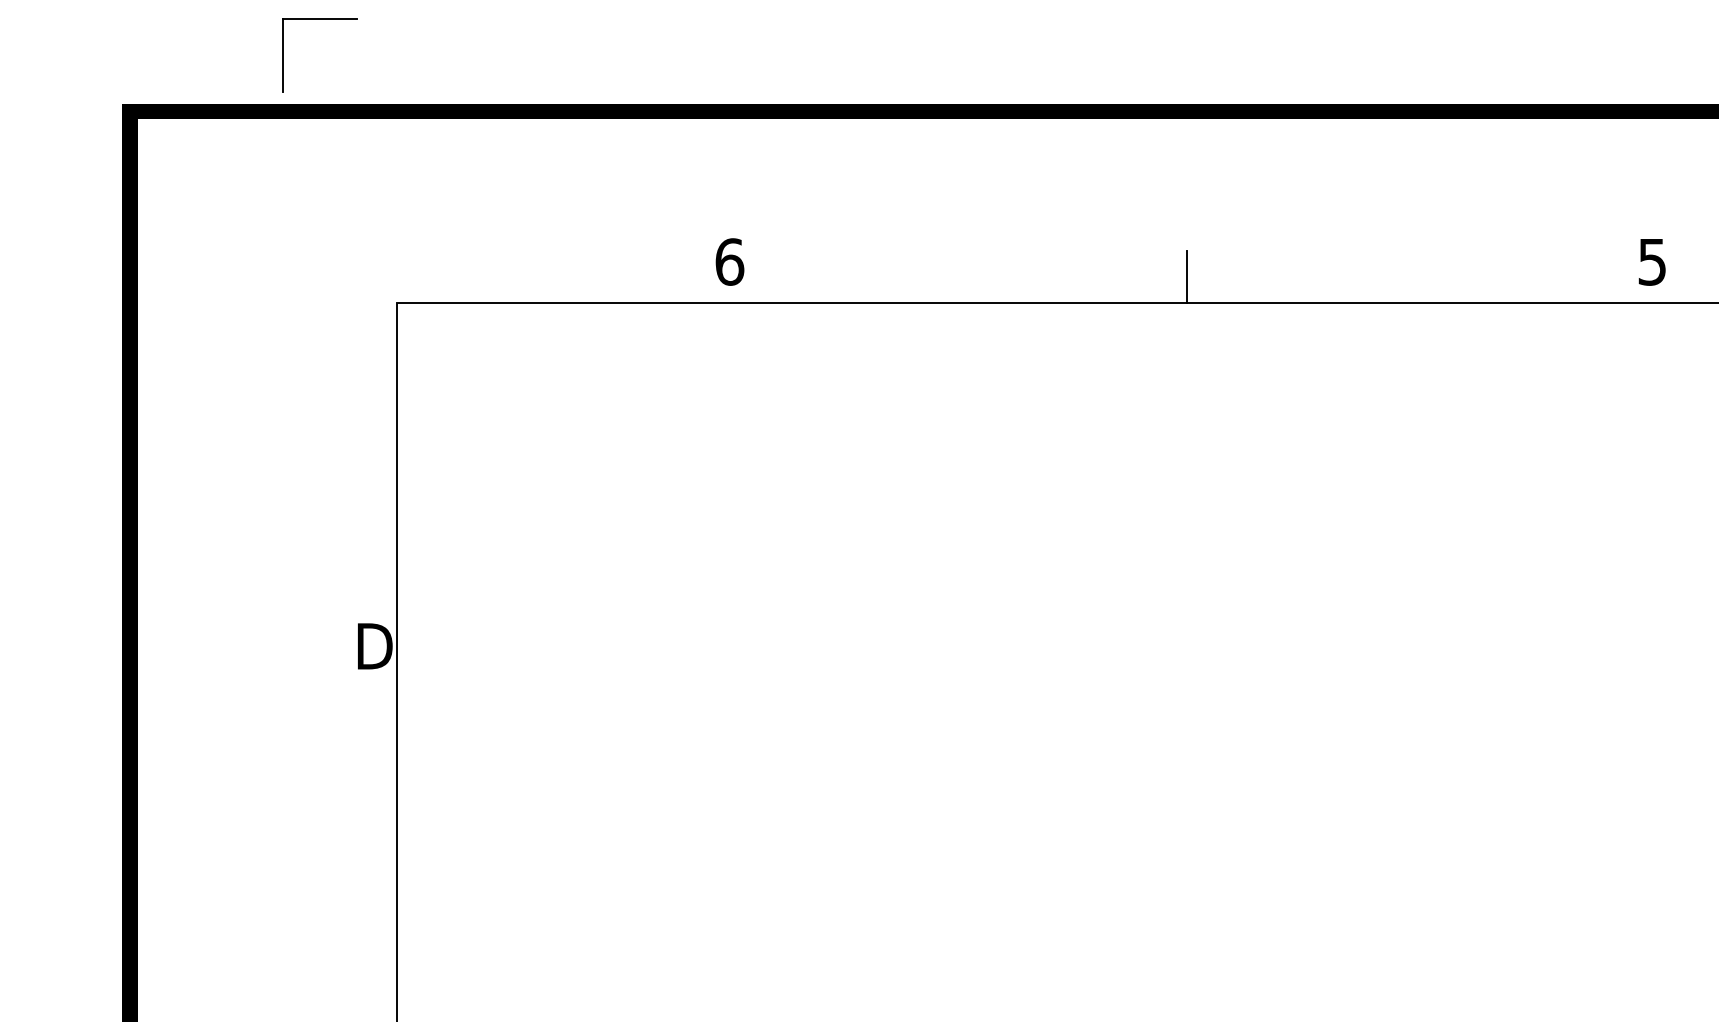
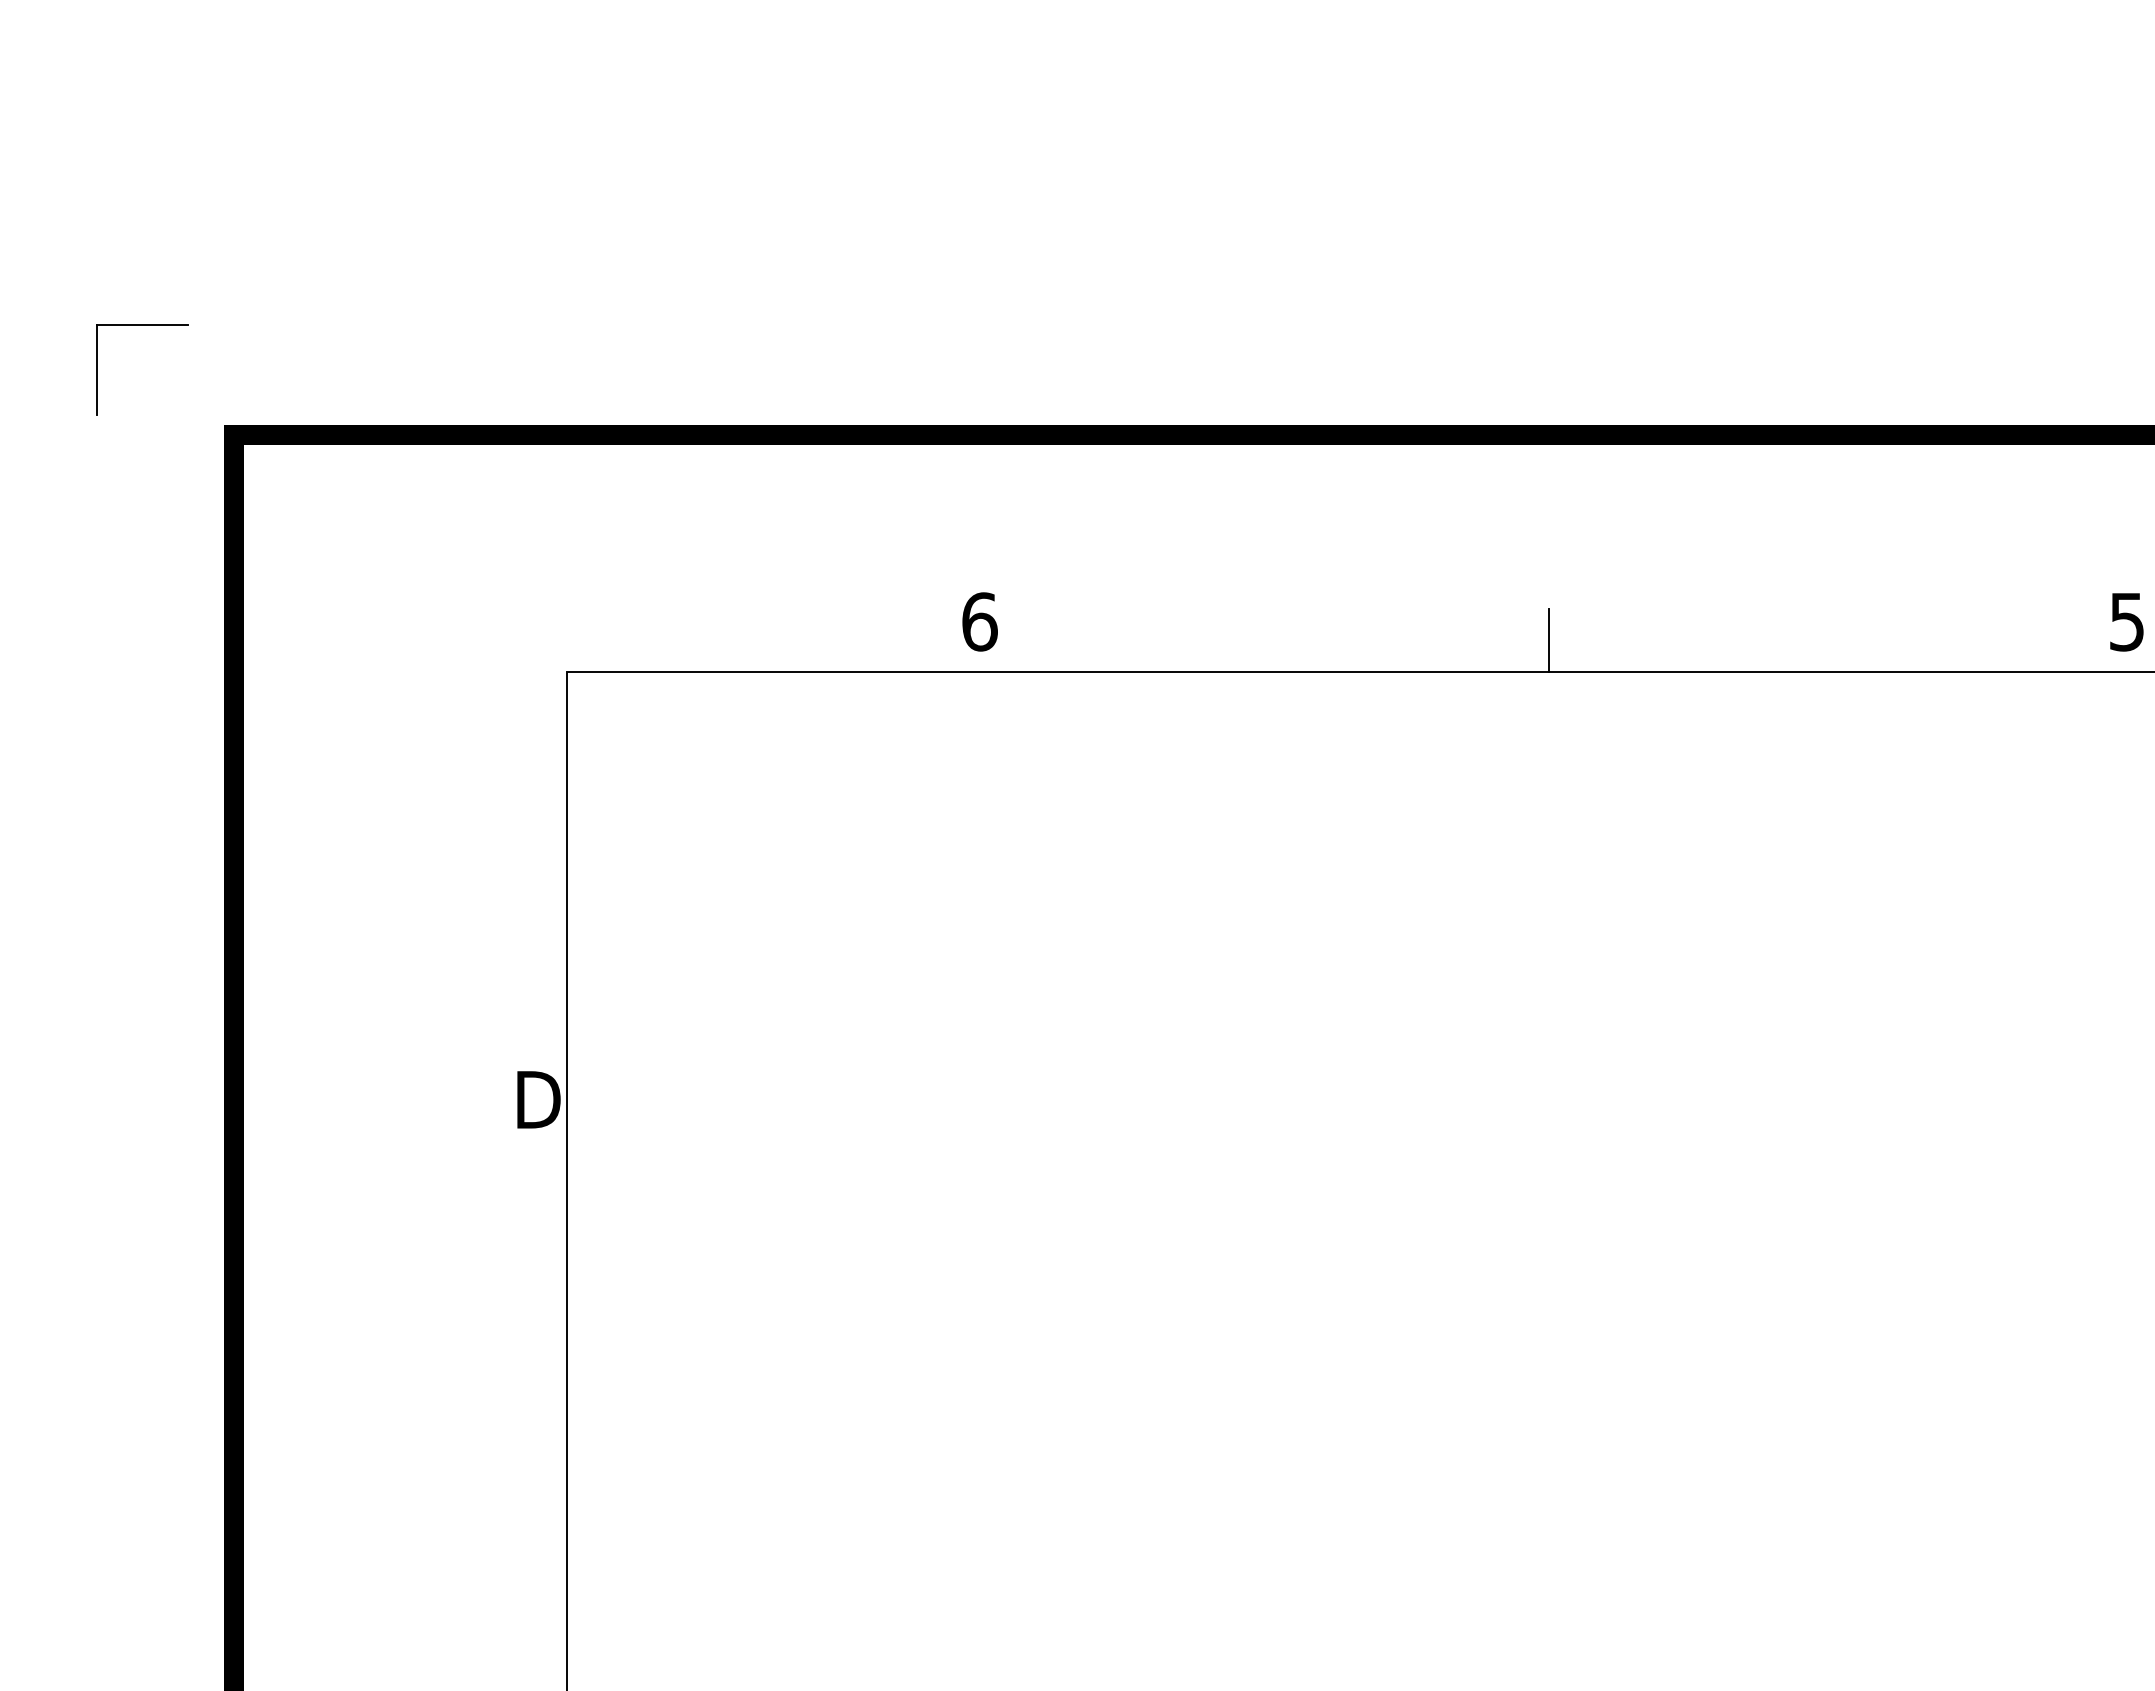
part: (320, 19) -> (142, 325), moved

